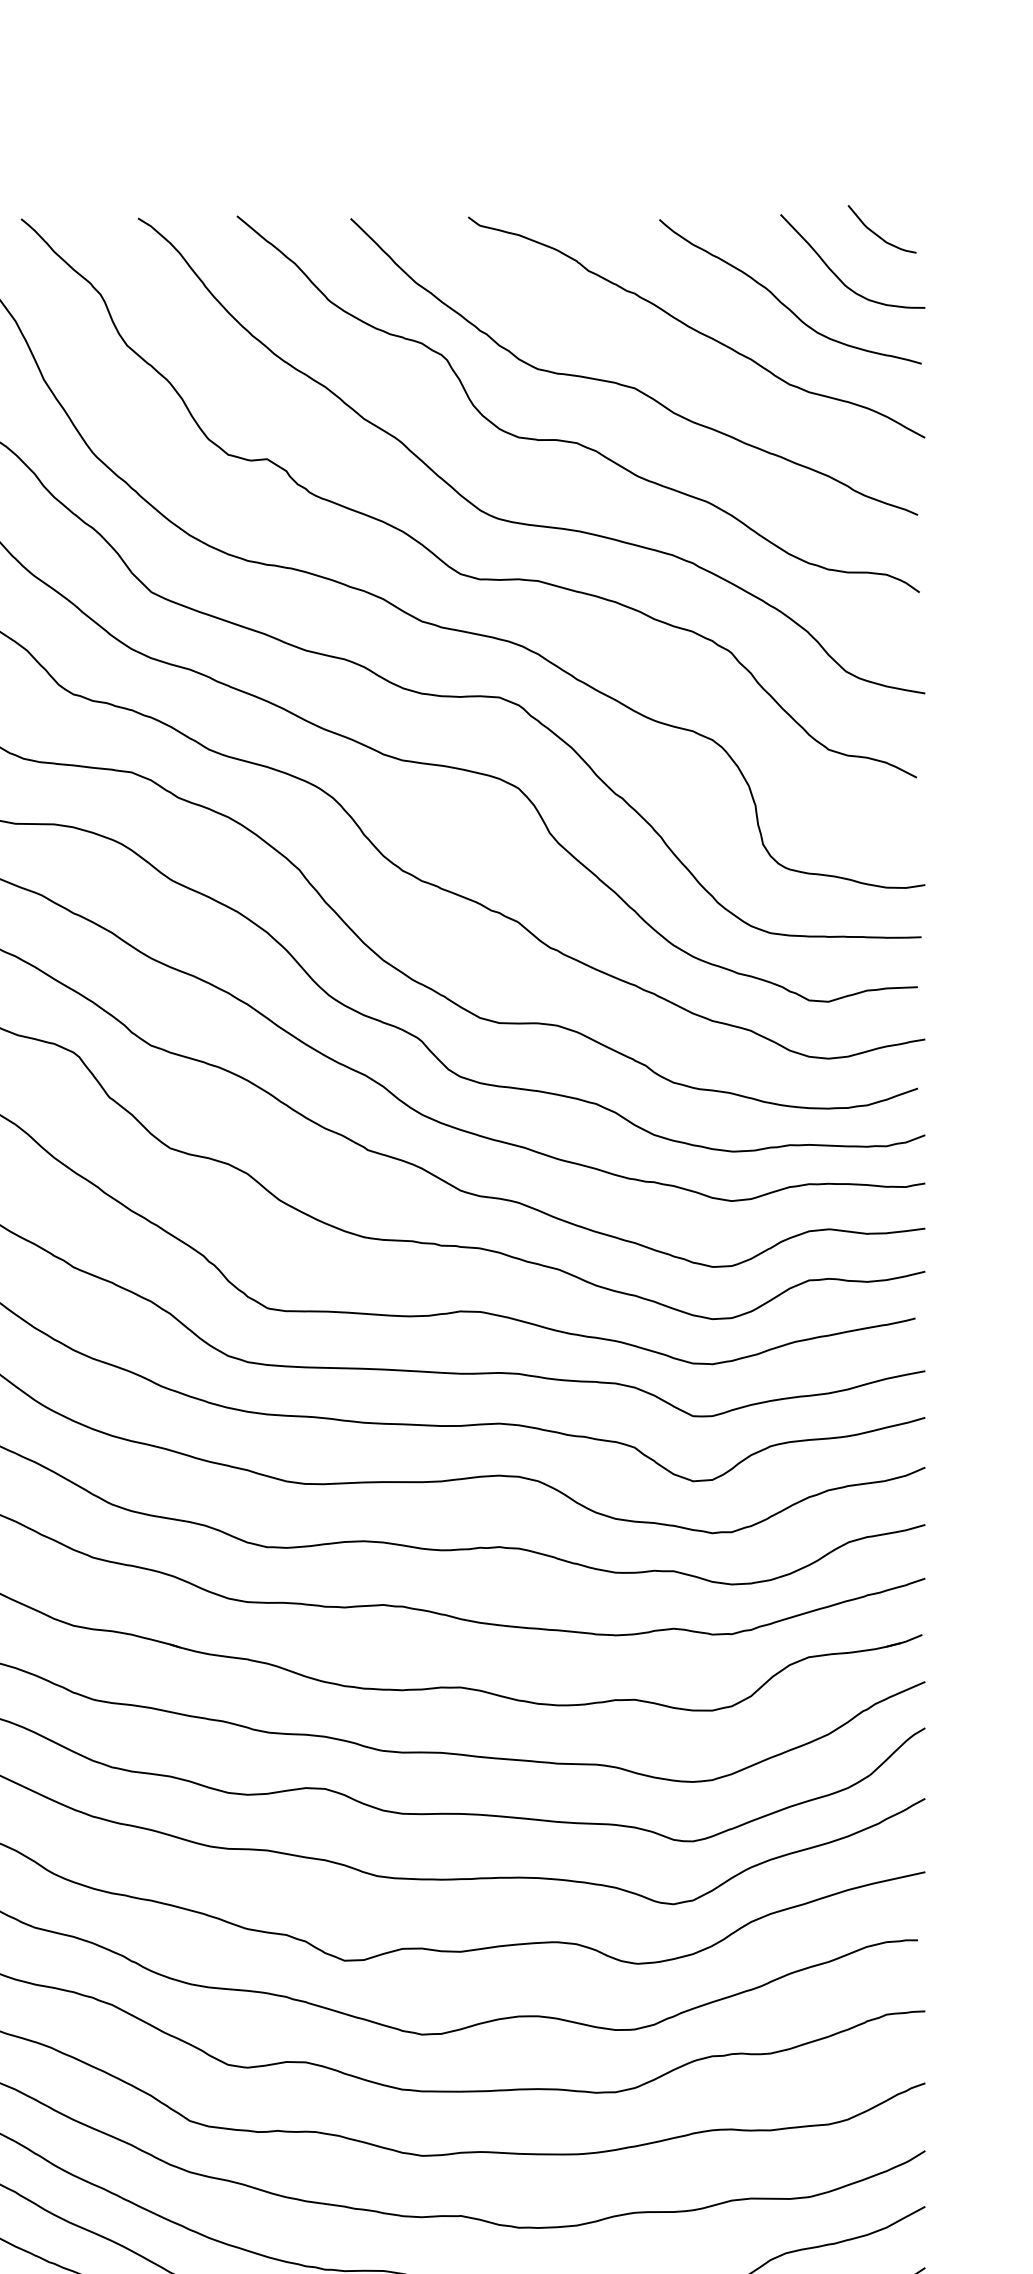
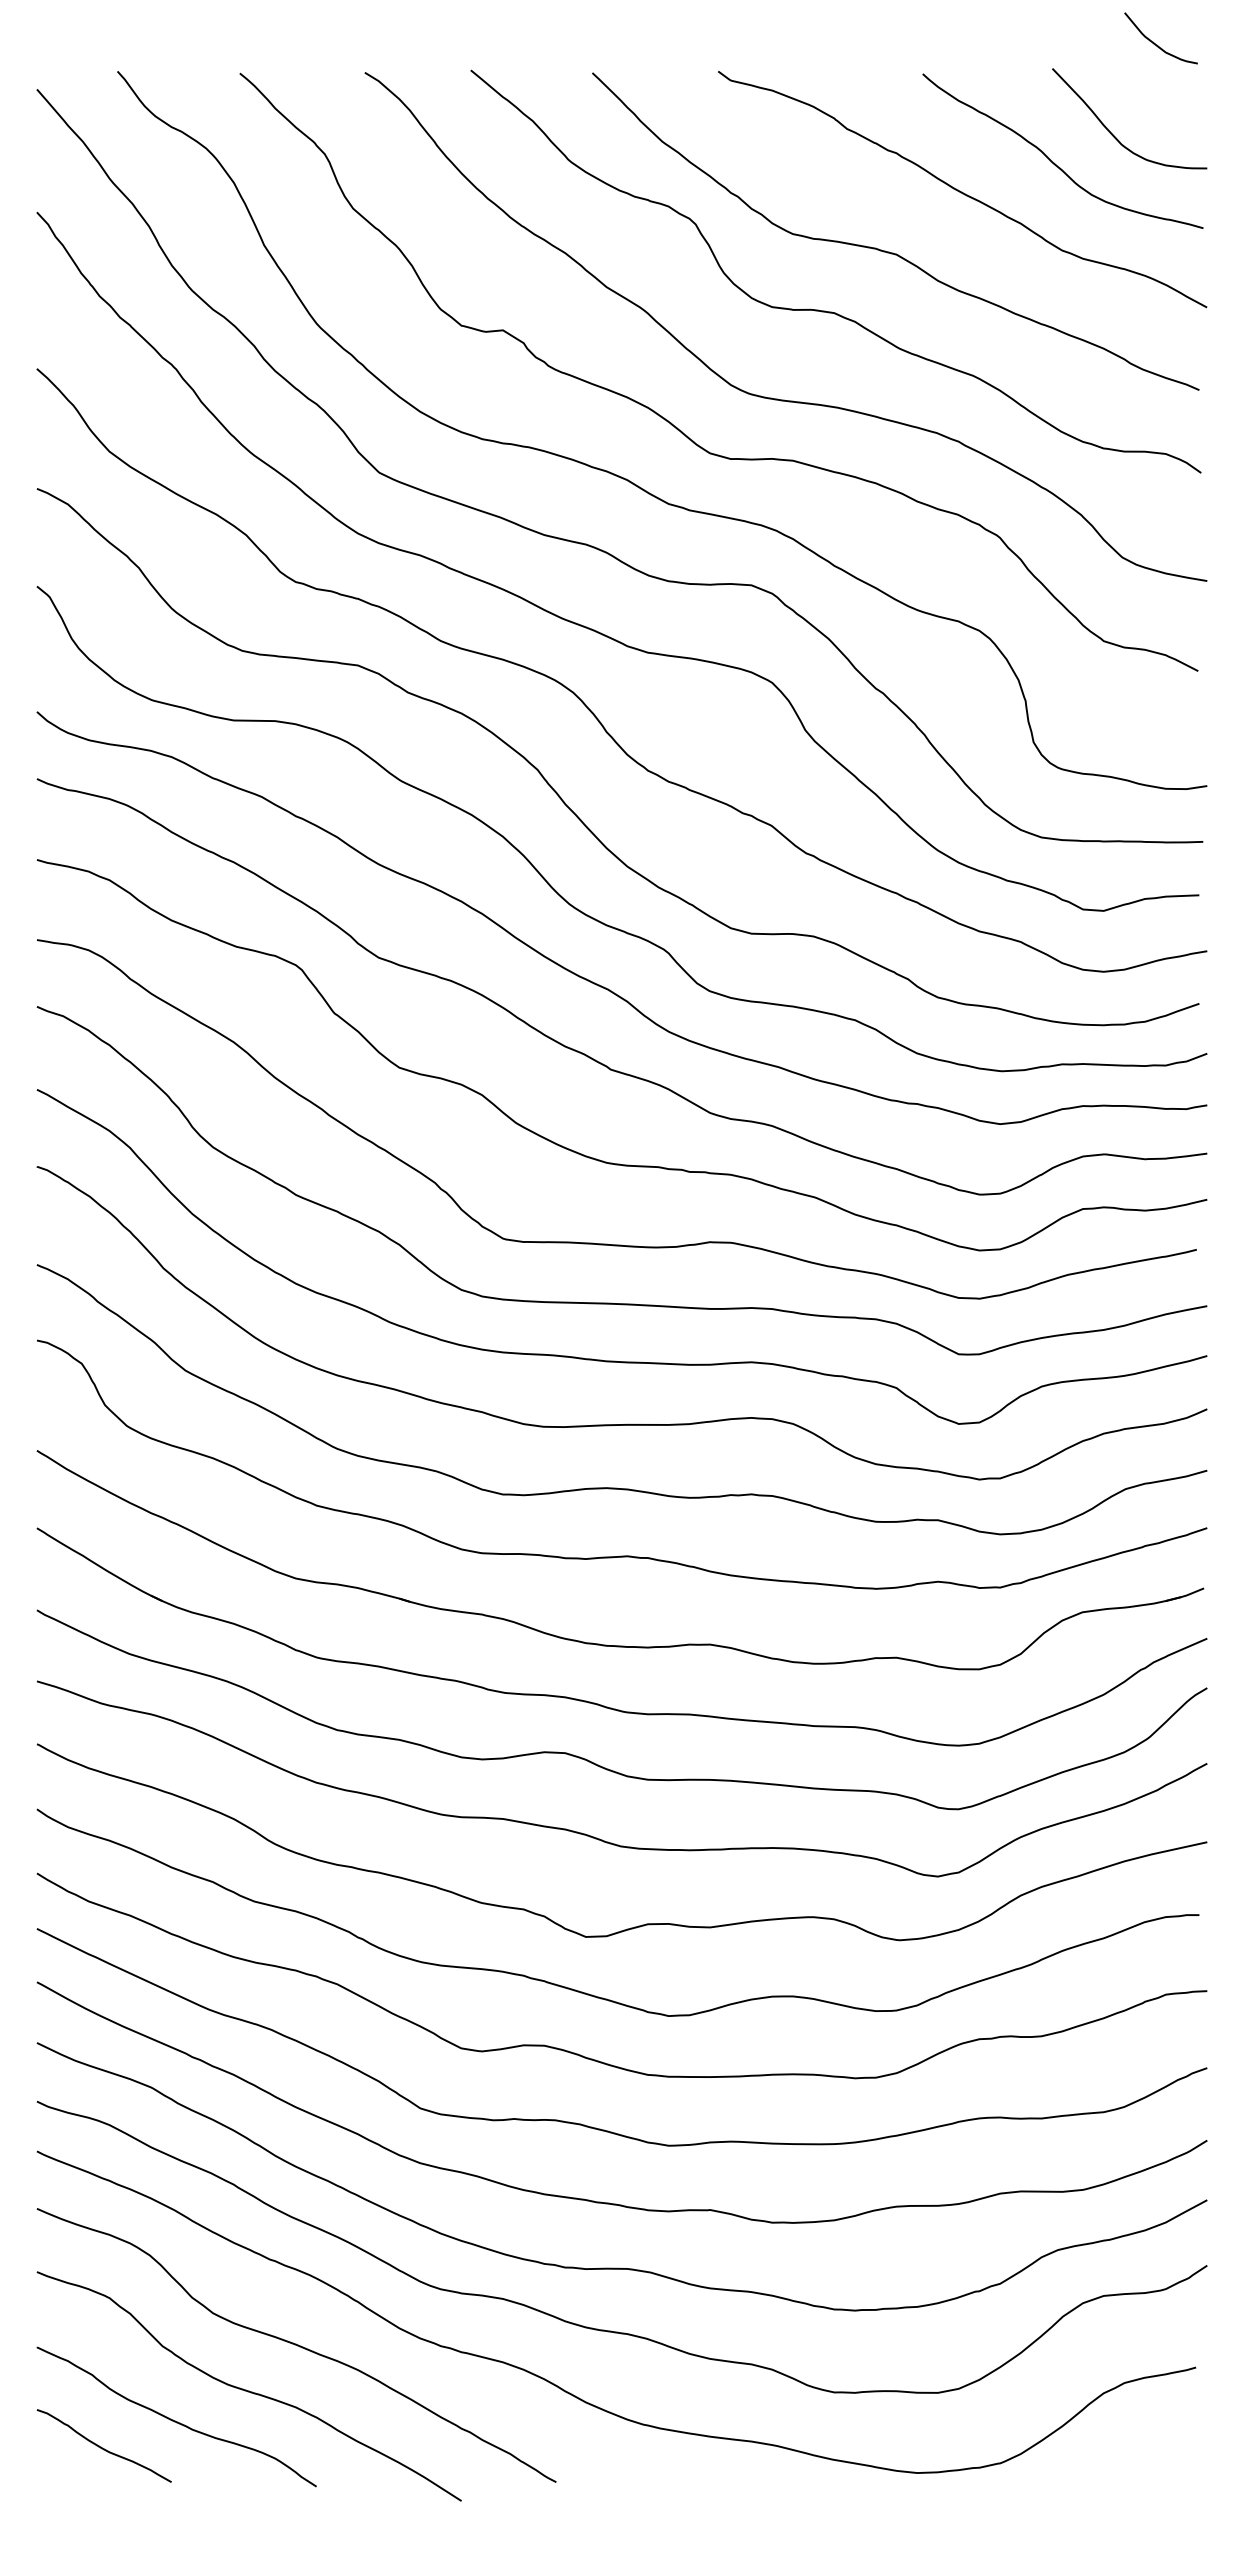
curve: (878, 235) -> (1157, 44), moved

